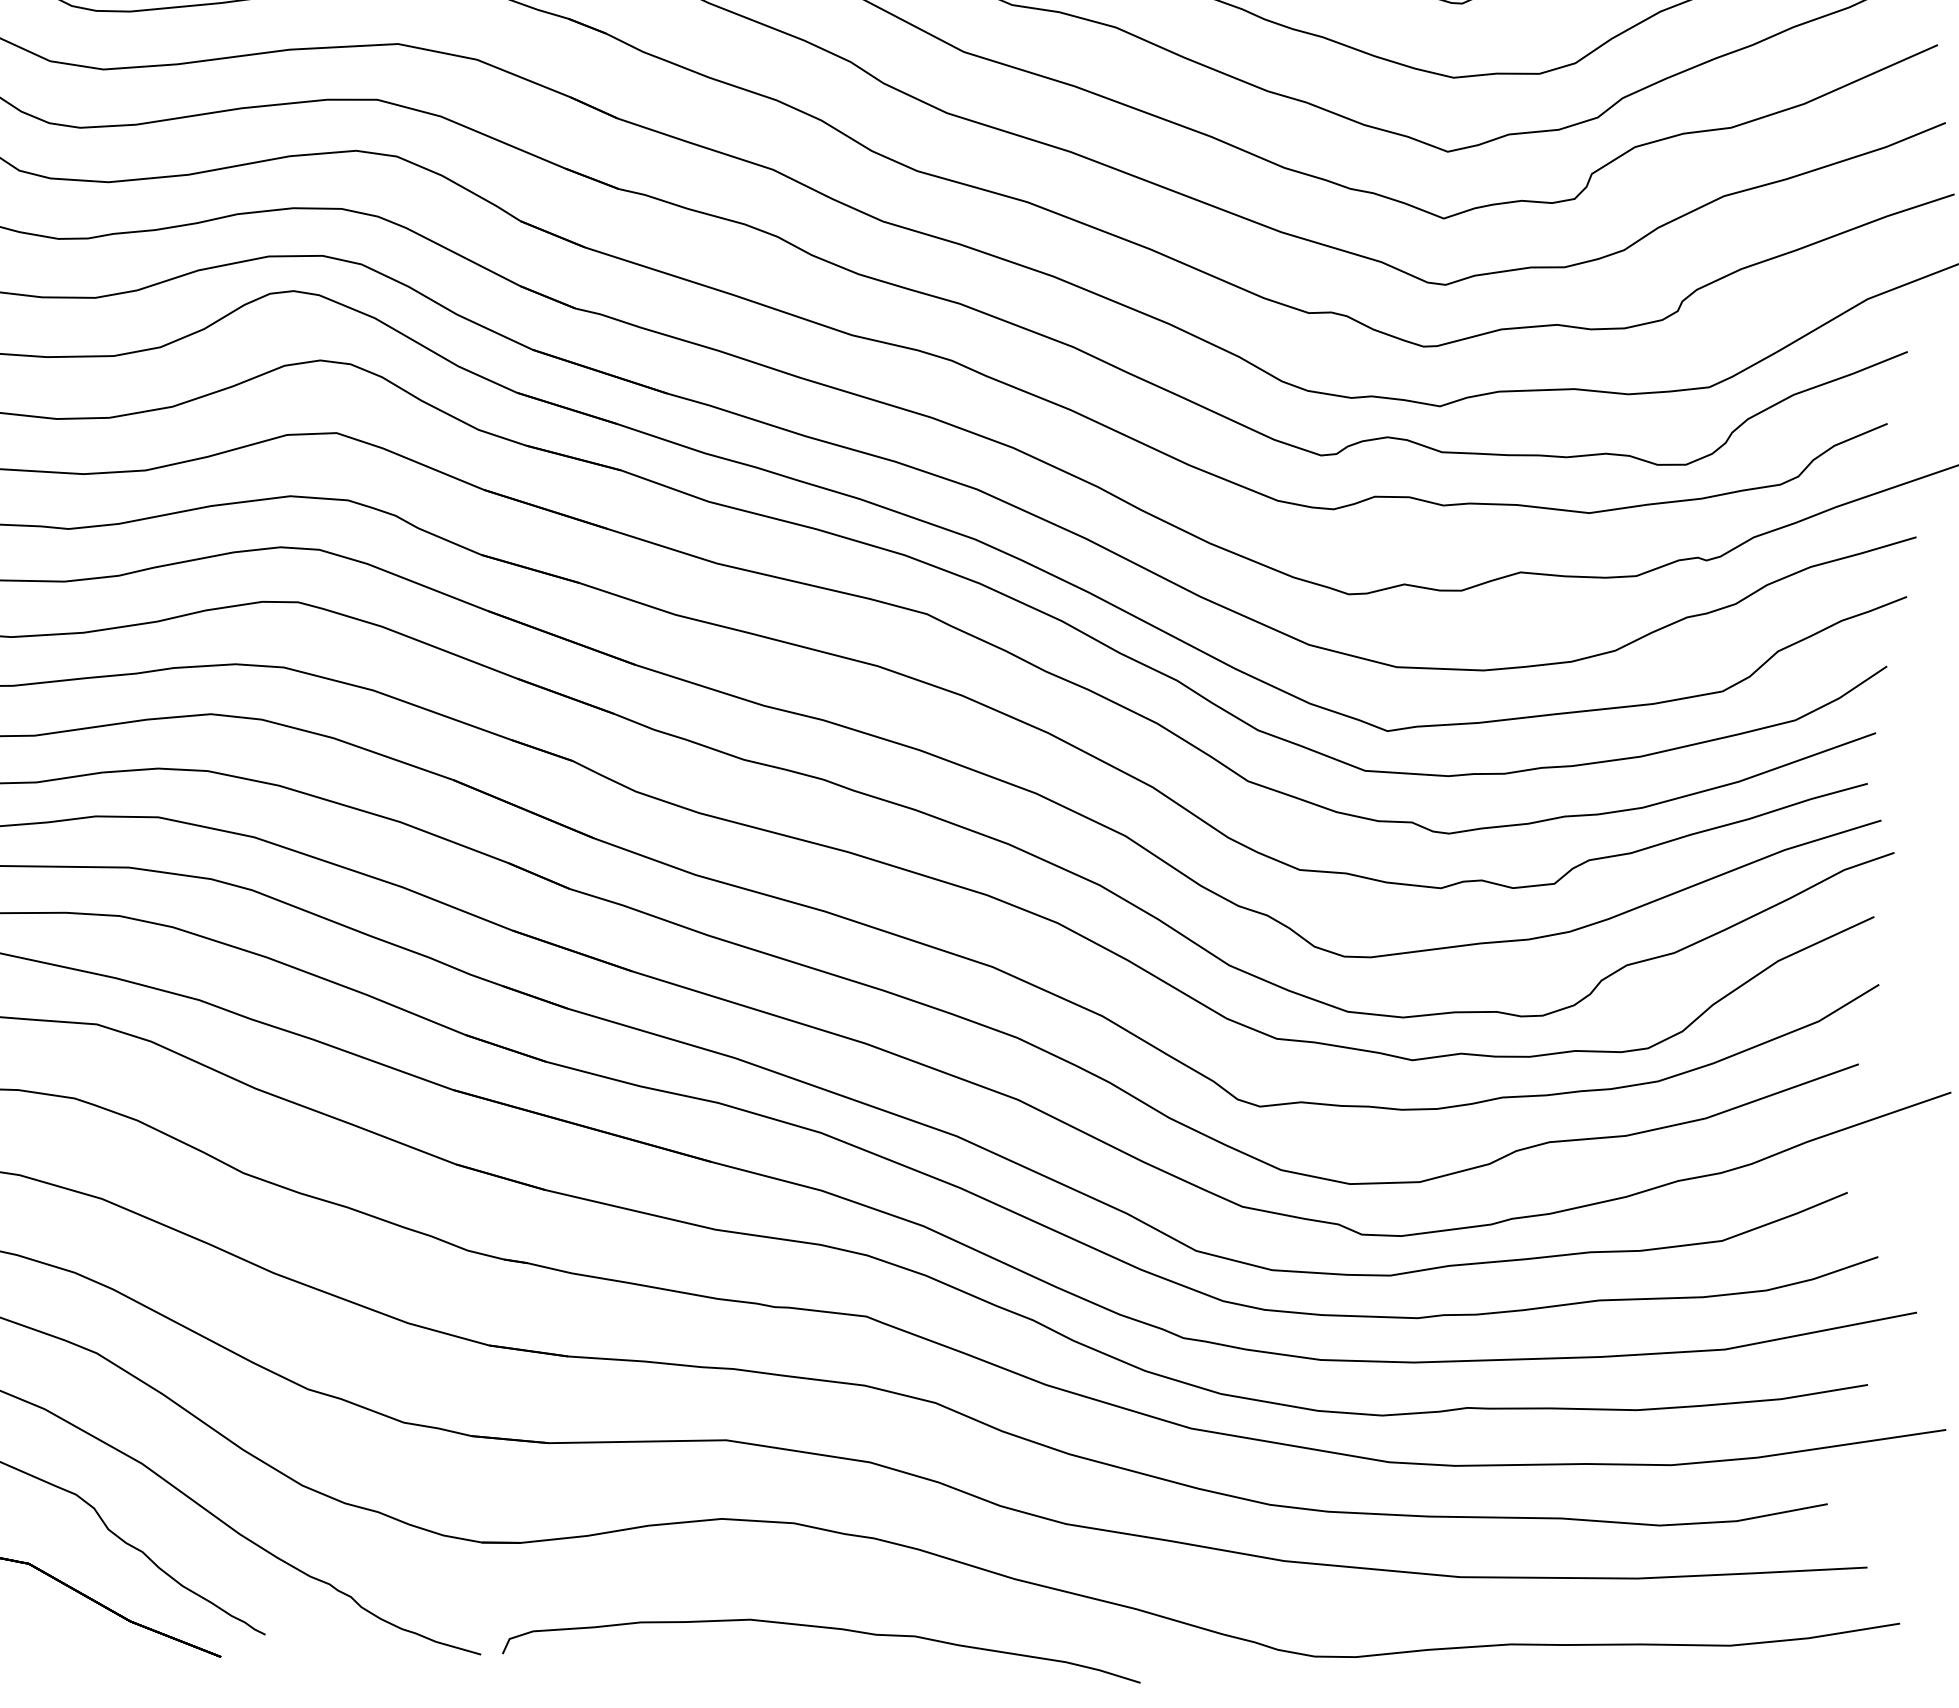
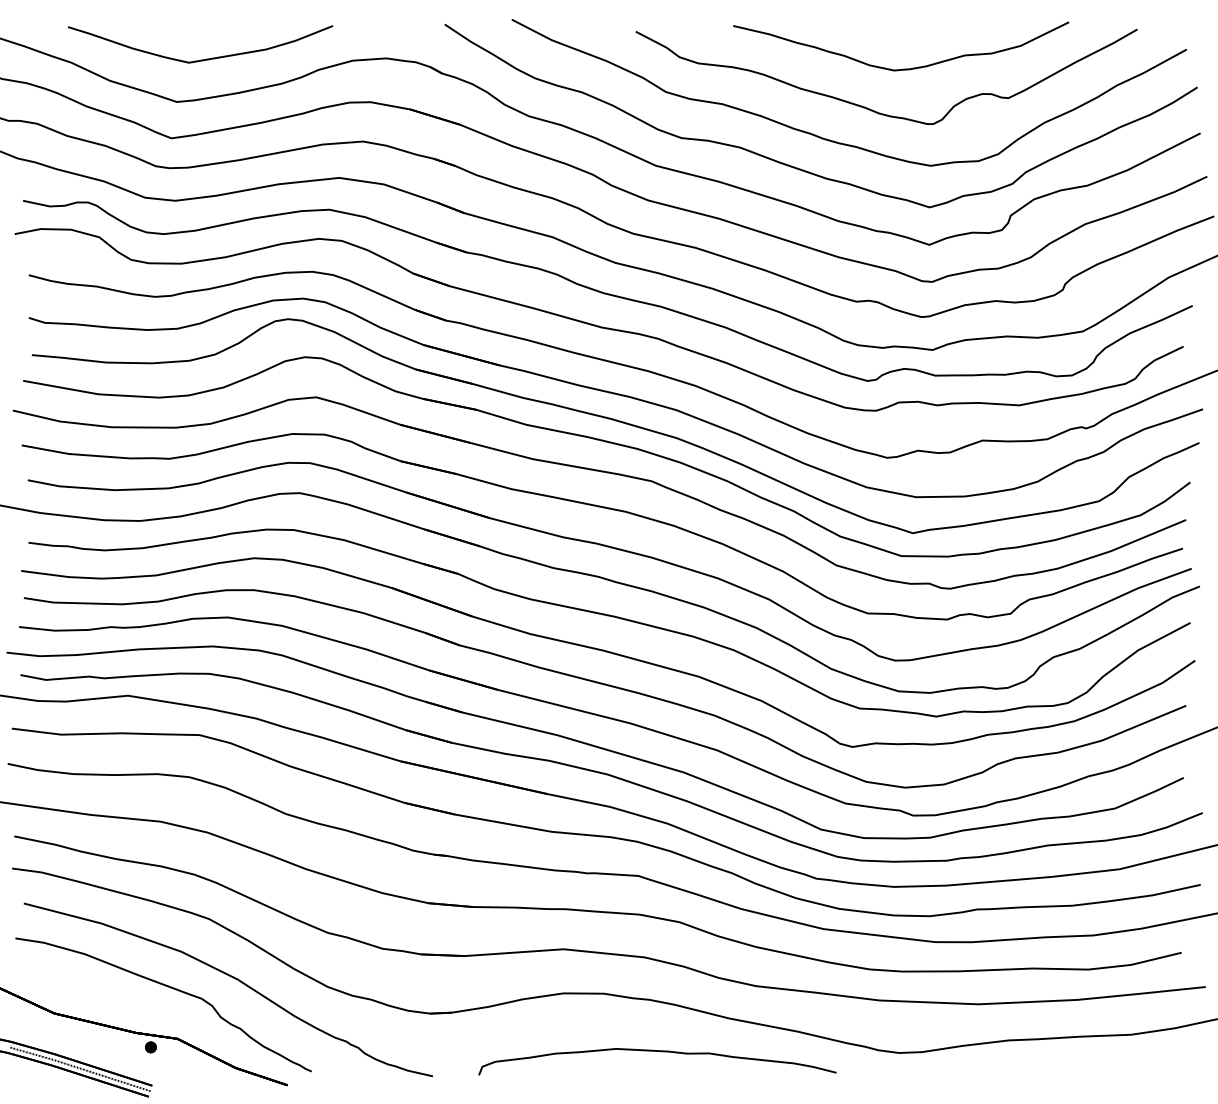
part: (828, 1630) -> (660, 1052), moved

